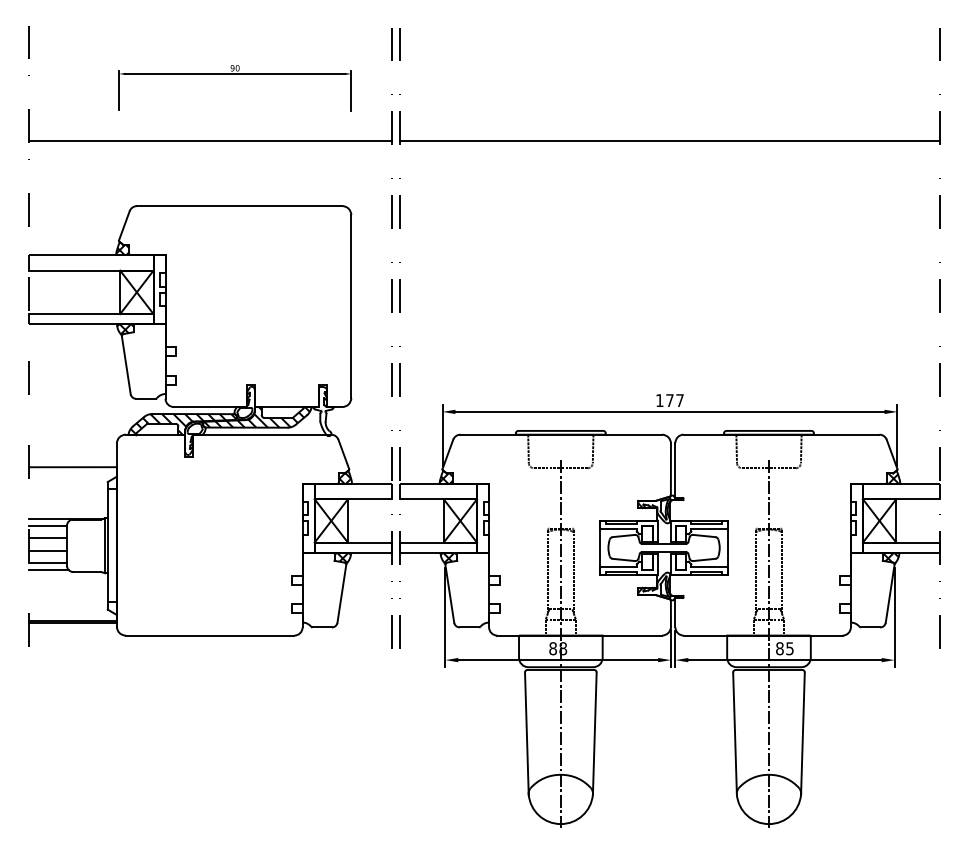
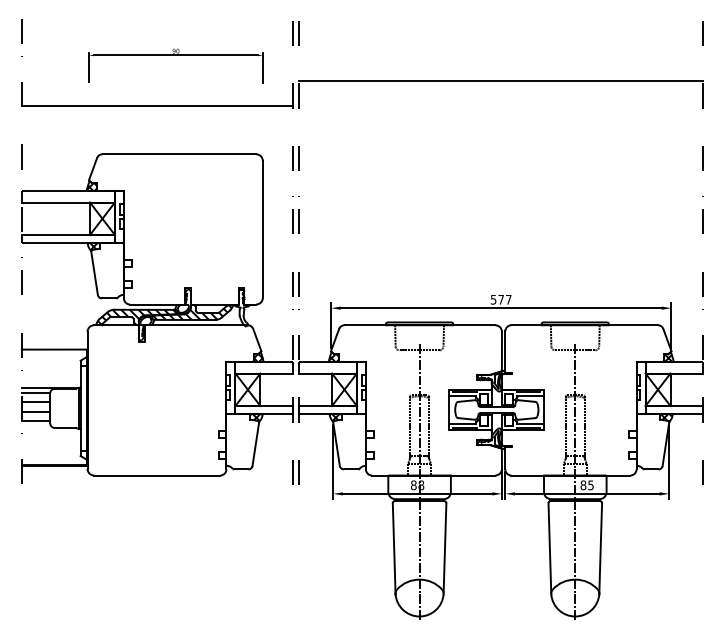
line: (669, 141) -> (500, 81), moved
text: (659, 400) -> (493, 299), 177 -> 577
line: (48, 570) -> (36, 426), removed

